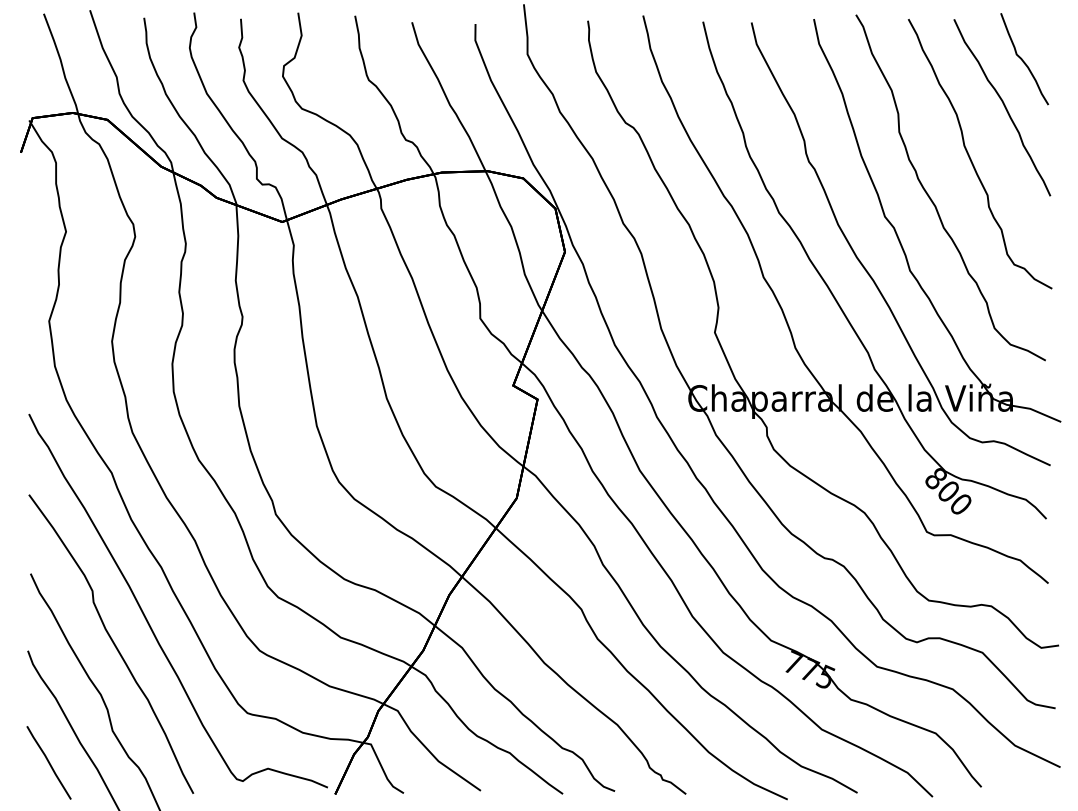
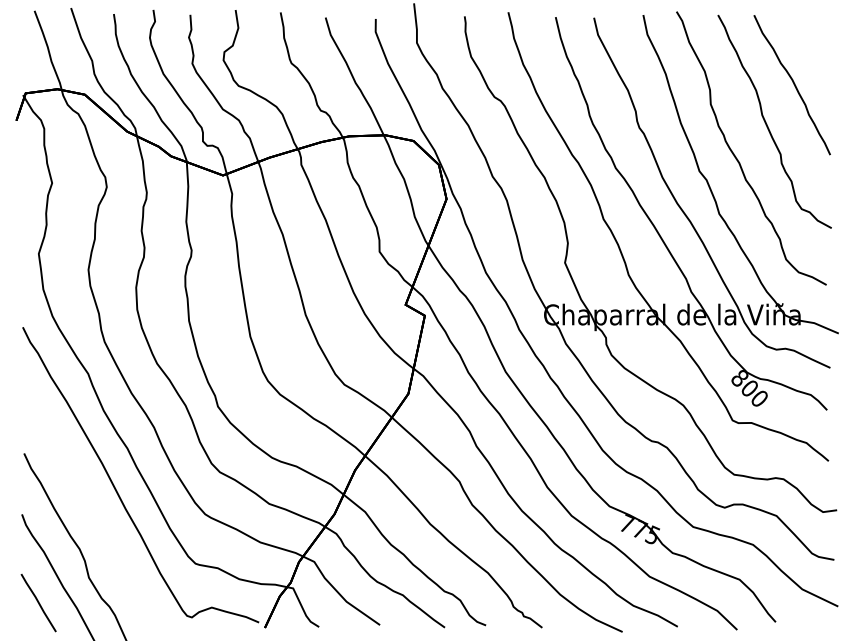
curve: (1023, 60) -> (808, 47), removed
curve: (112, 643) -> (88, 508), removed

